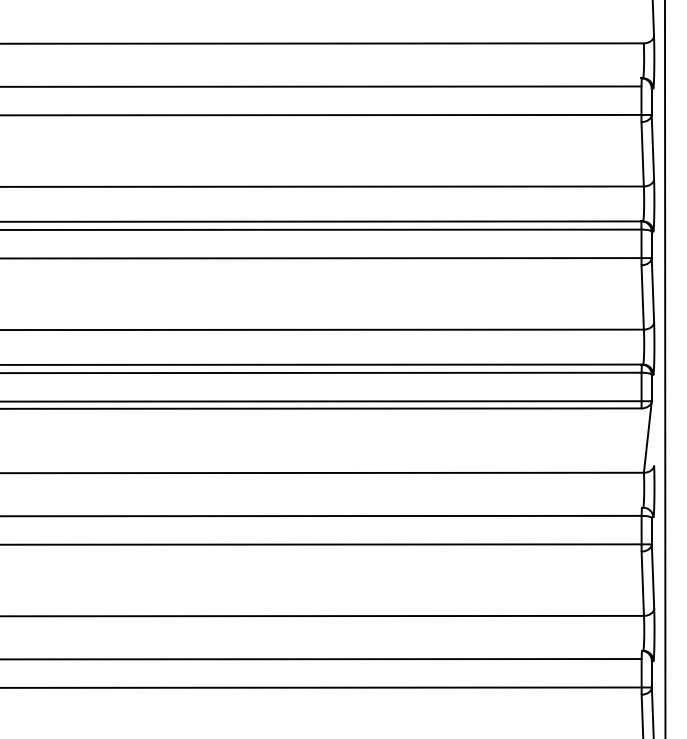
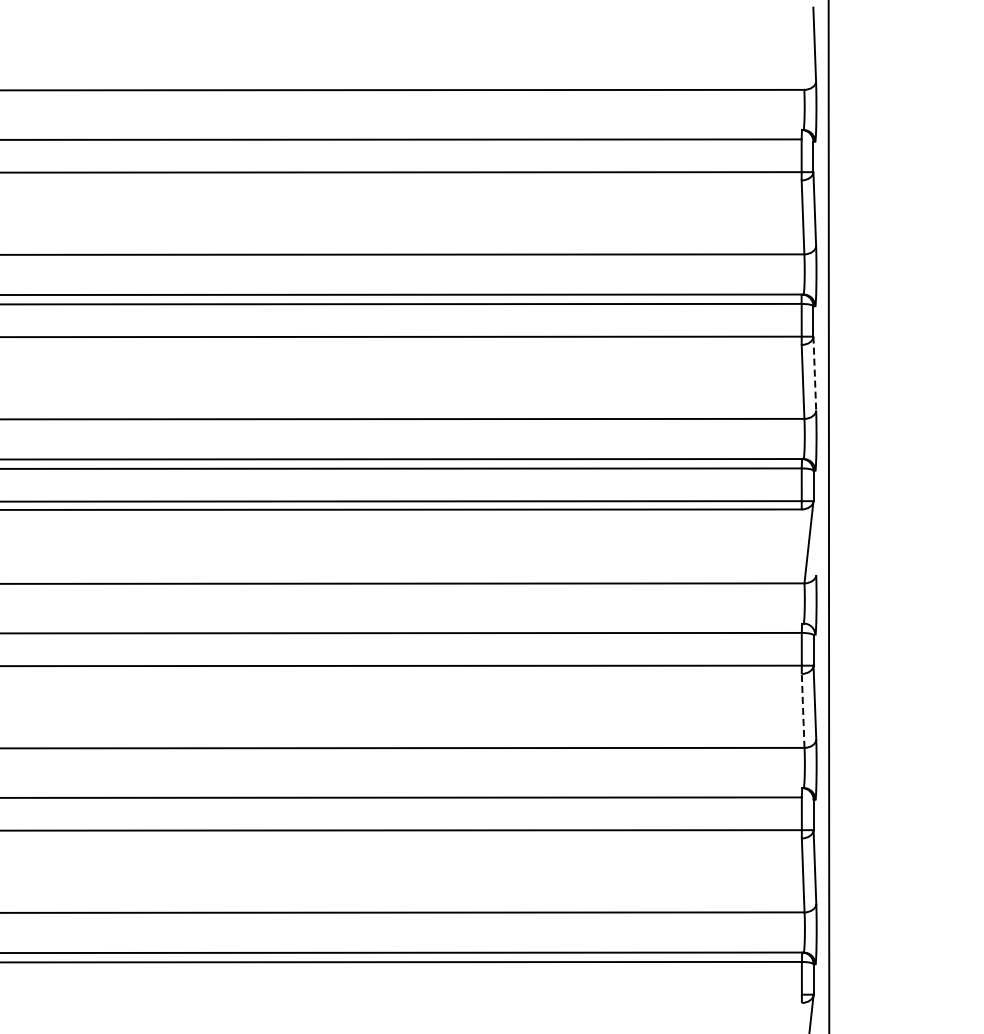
line: (652, 291) -> (814, 374), solid -> dashed
line: (643, 583) -> (803, 710), solid -> dashed

